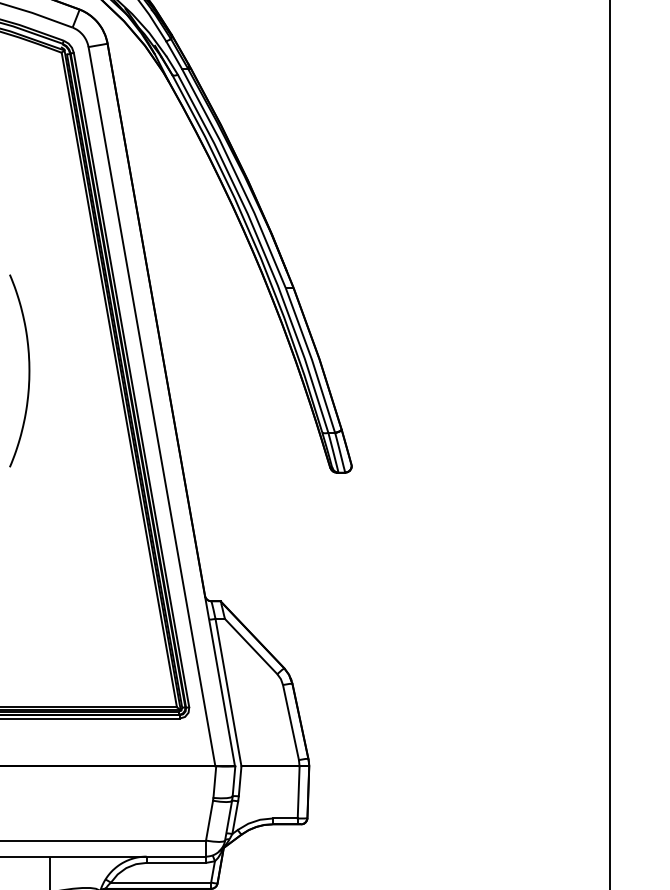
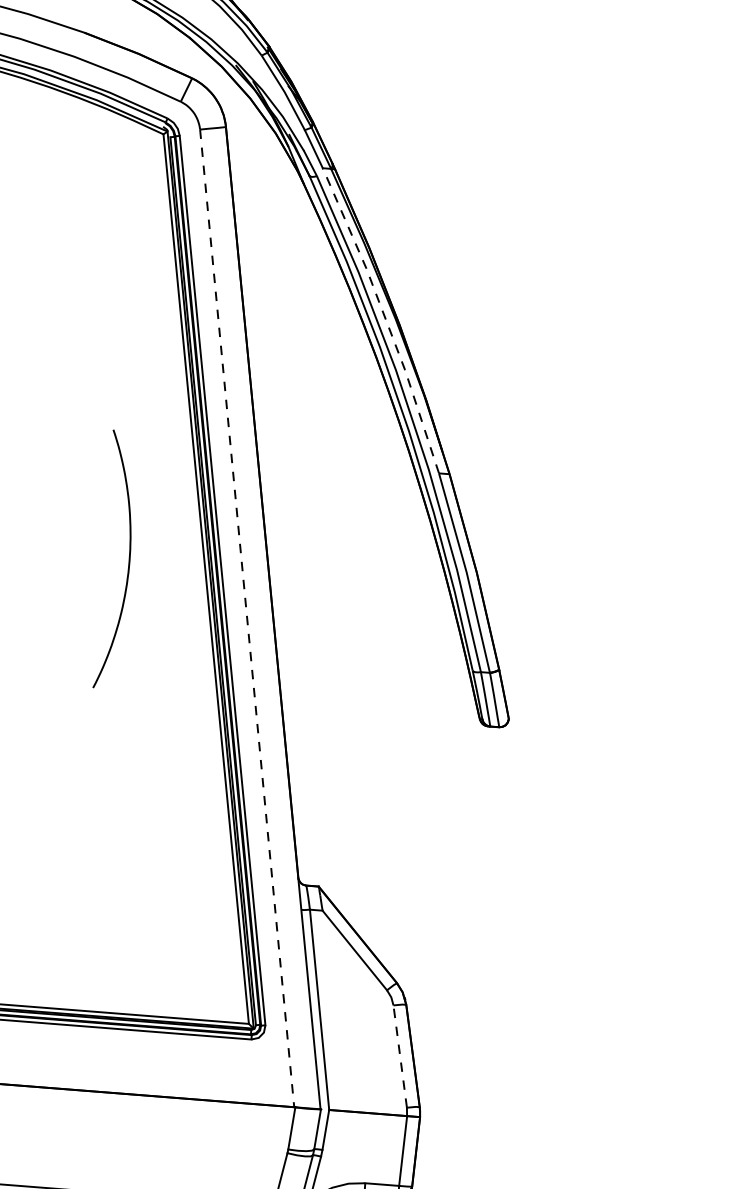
line: (236, 176) -> (384, 318), solid -> dashed
curve: (28, 370) -> (128, 560), moved
line: (152, 407) -> (247, 619), solid -> dashed
line: (290, 722) -> (399, 1056), solid -> dashed

